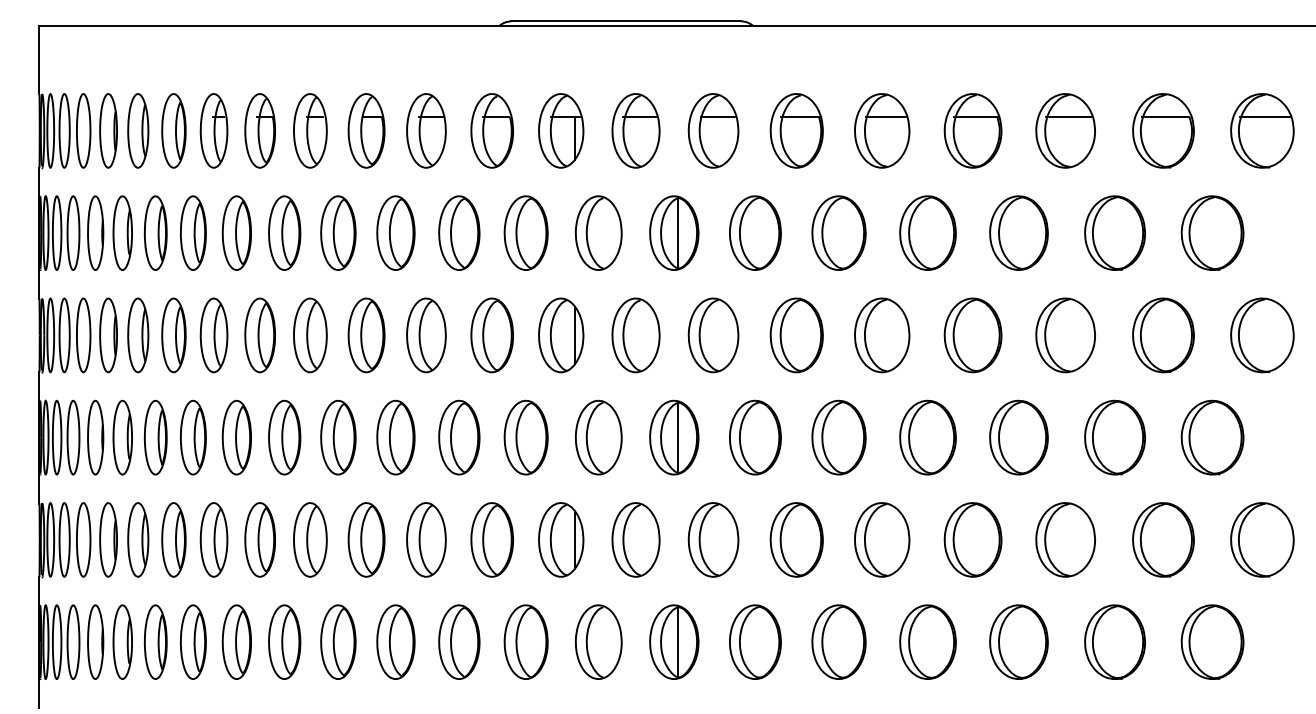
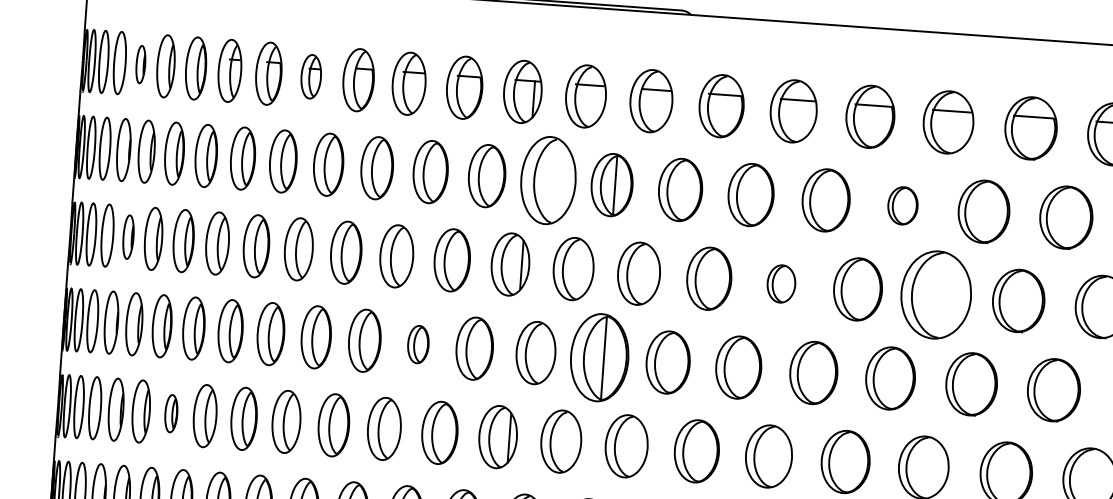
part: (108, 130) -> (140, 64), size x0.6
part: (310, 130) -> (311, 76), size x0.7
part: (598, 232) -> (548, 179), size x1.4
part: (1018, 232) -> (902, 205), size x0.6
part: (108, 335) -> (128, 237), size x0.7
part: (882, 335) -> (781, 284), size x0.6
part: (1065, 335) -> (936, 295), size x1.4
part: (459, 437) -> (418, 344), size x0.6
part: (674, 437) -> (599, 357), size x1.4
part: (173, 539) -> (170, 413), size x0.6

